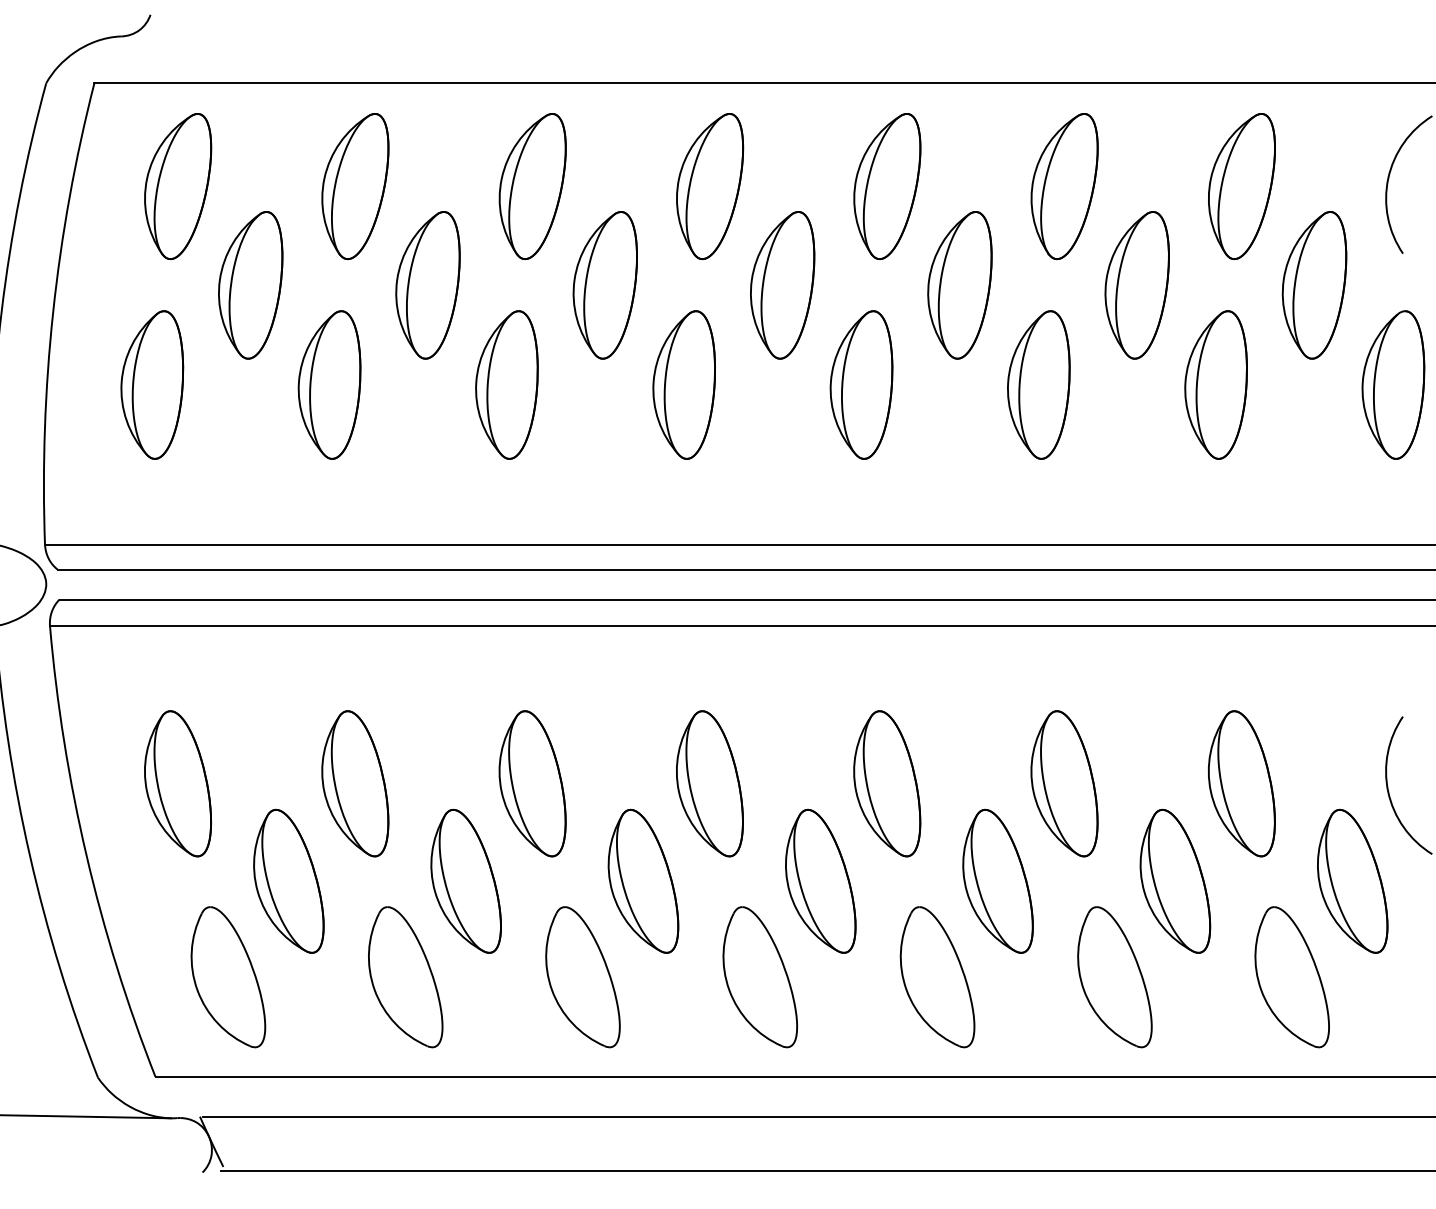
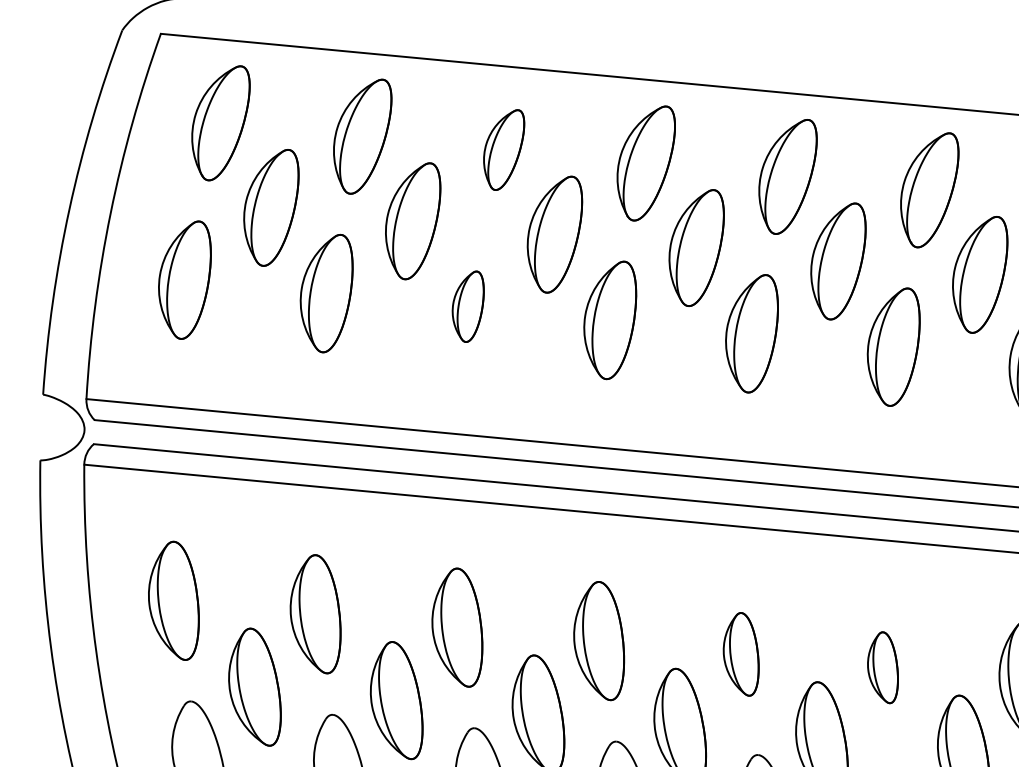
part: (532, 186) -> (503, 149), size x0.7
part: (506, 384) -> (467, 305), size x0.6
part: (887, 783) -> (742, 653), size x0.7
part: (1064, 783) -> (883, 667), size x0.6

